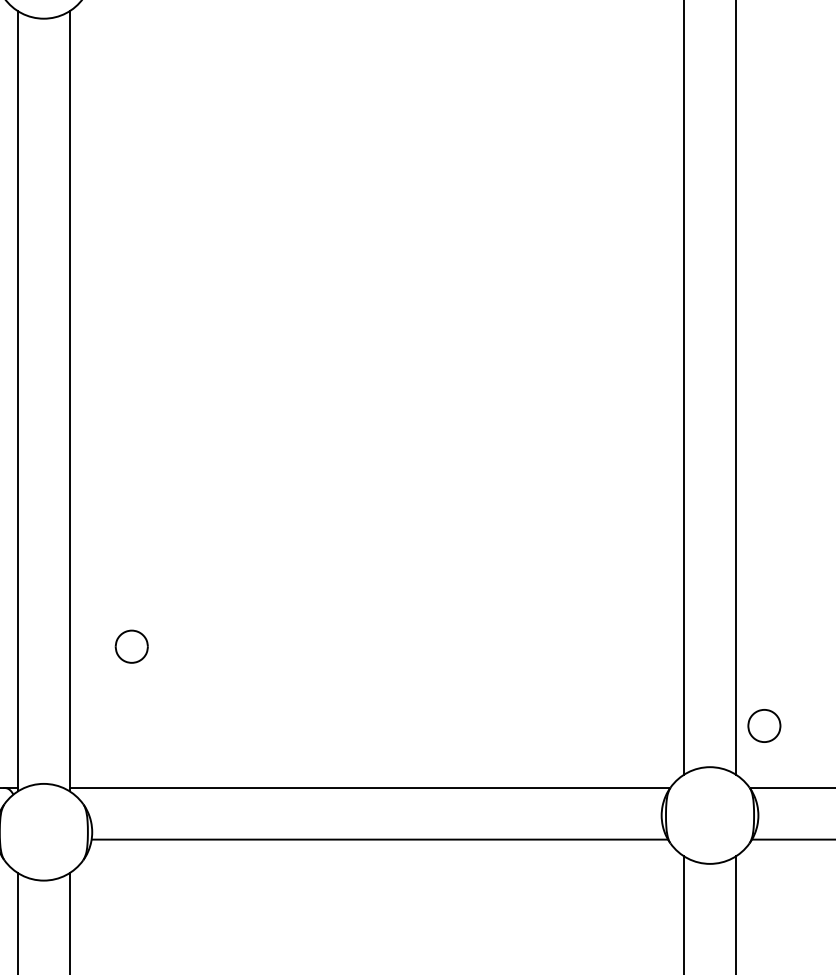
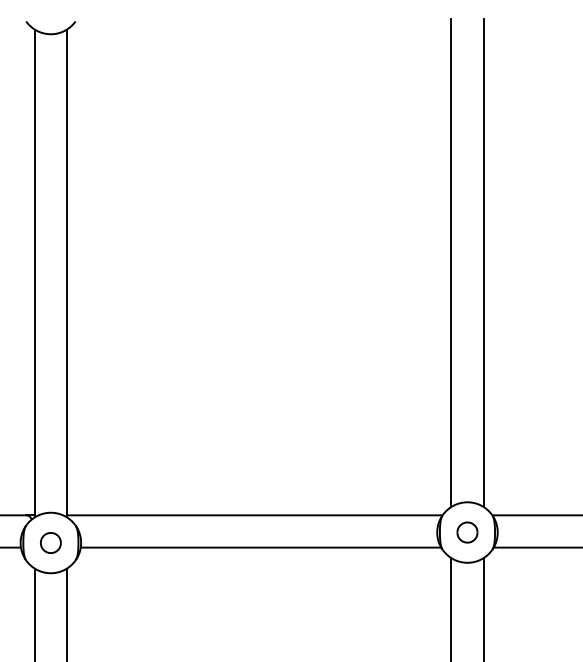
part: (131, 645) -> (50, 542), moved
part: (764, 725) -> (467, 532), moved

